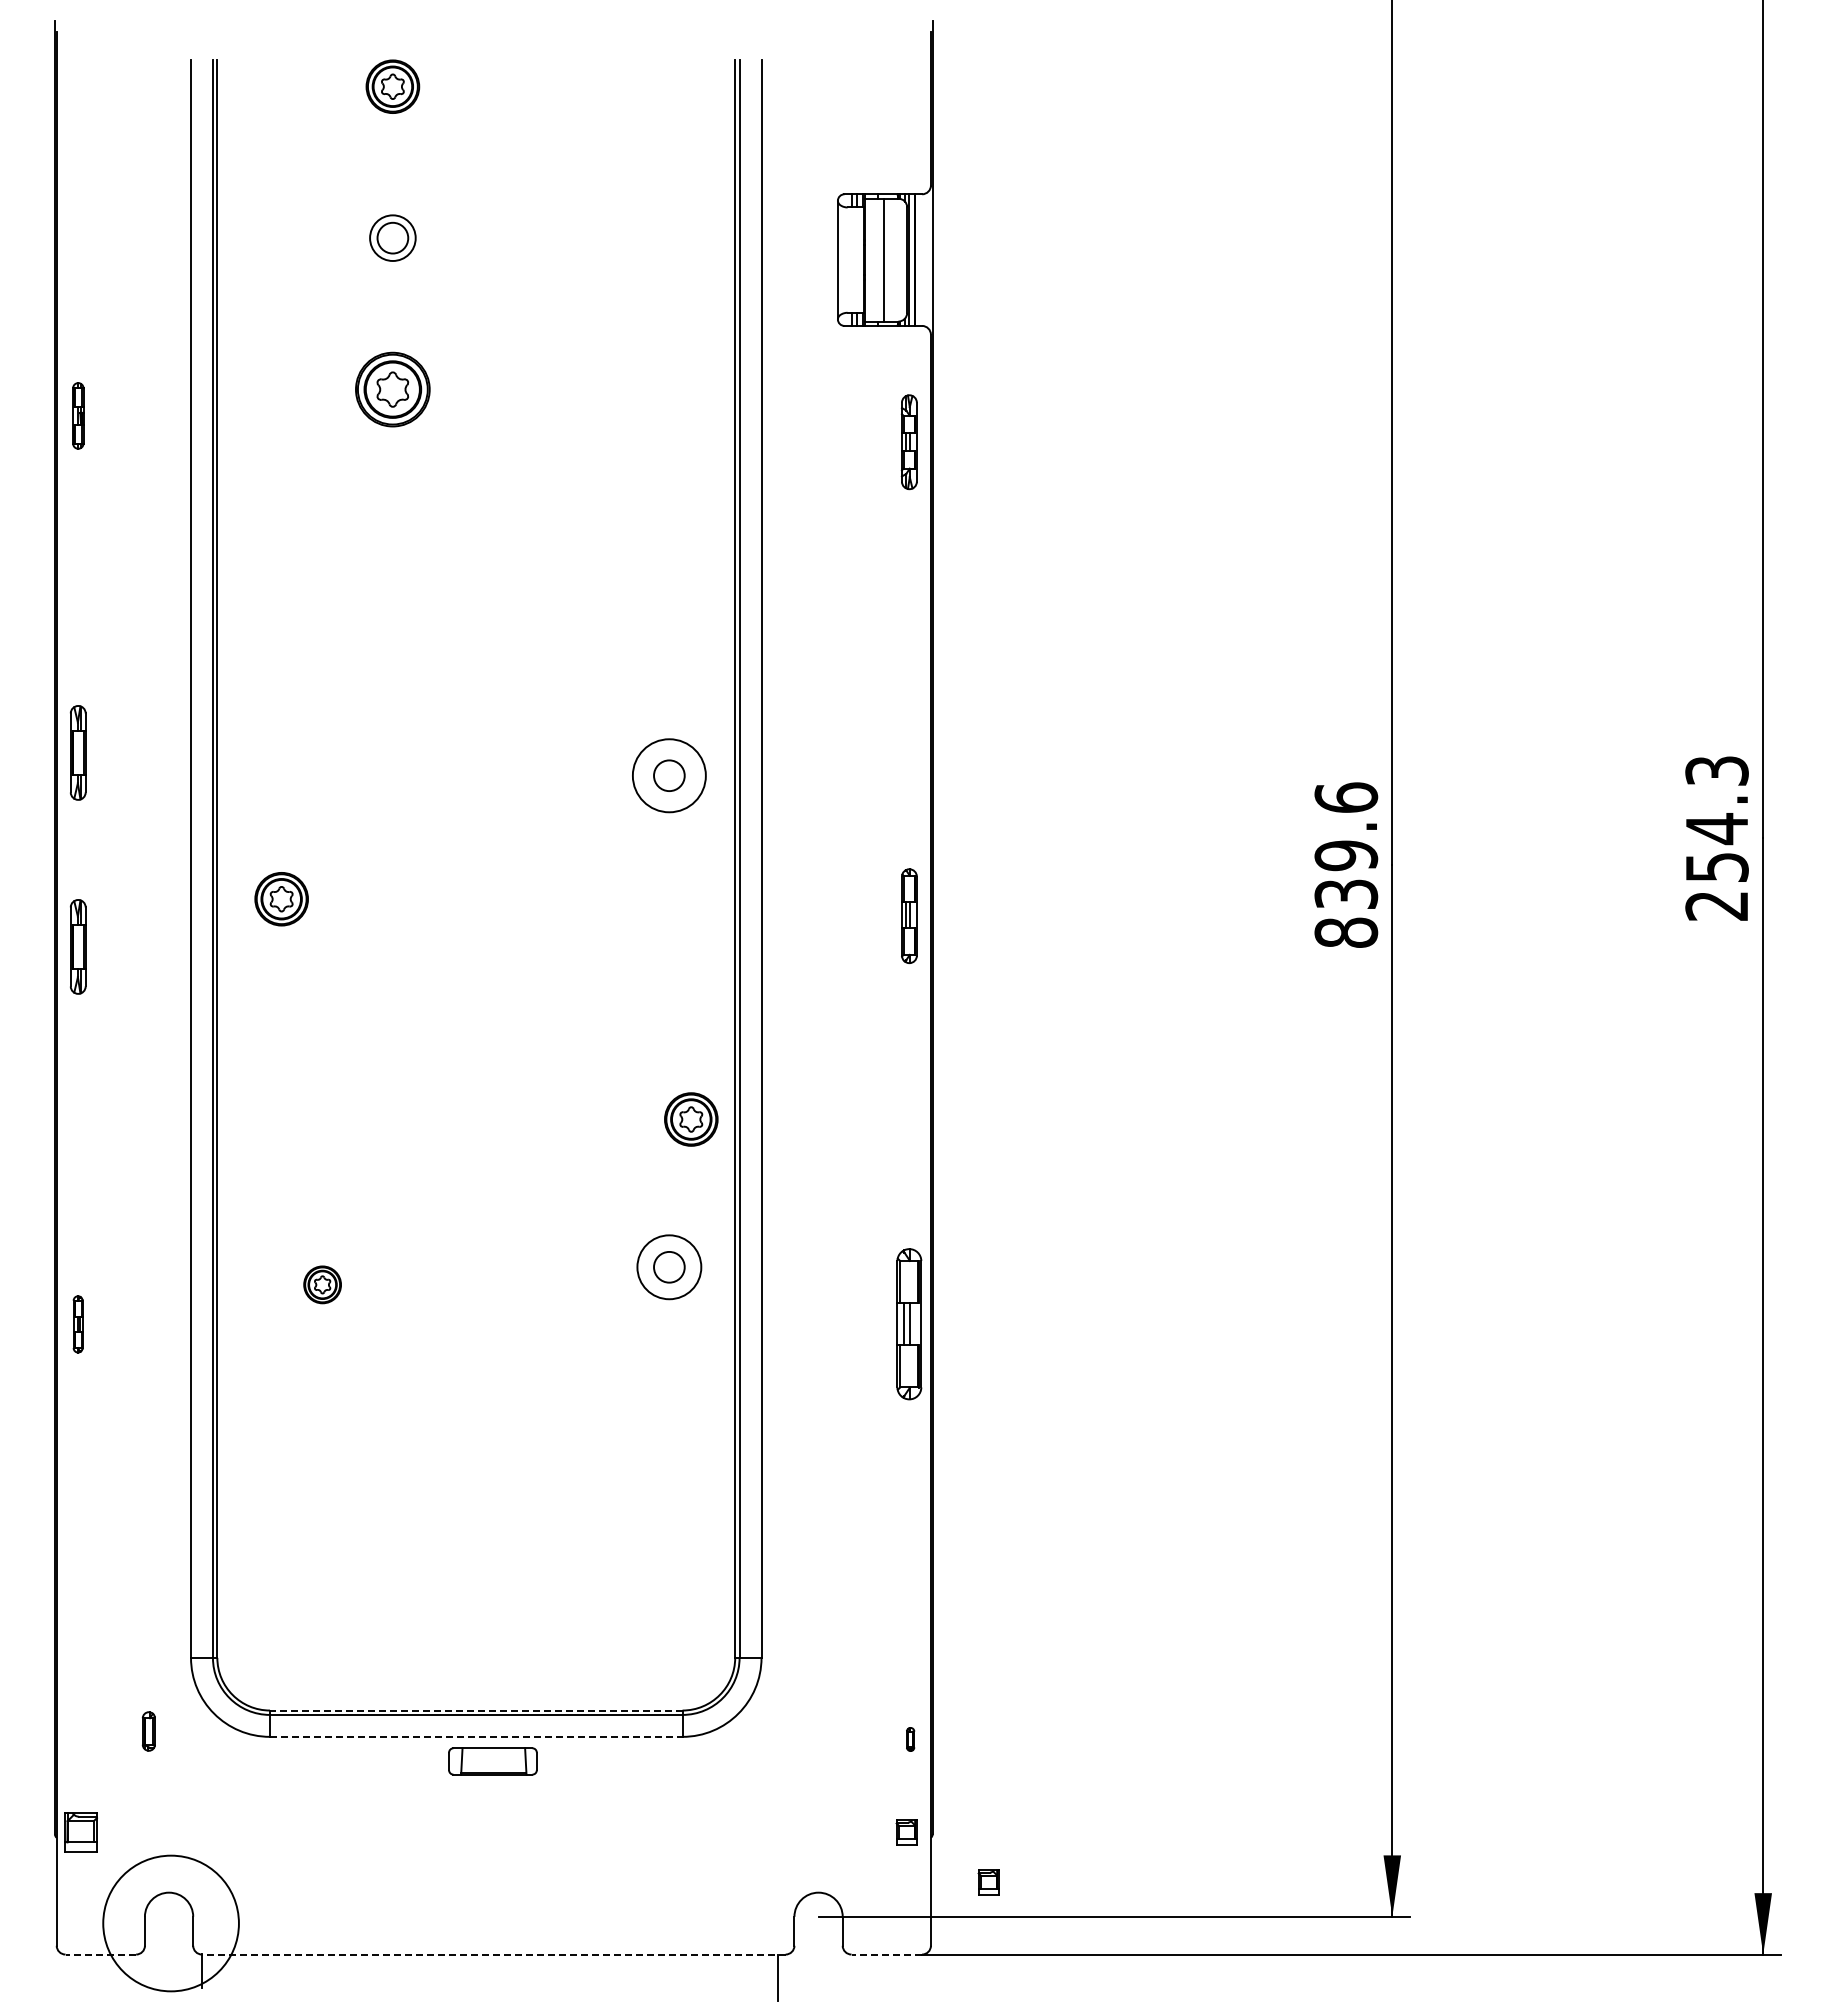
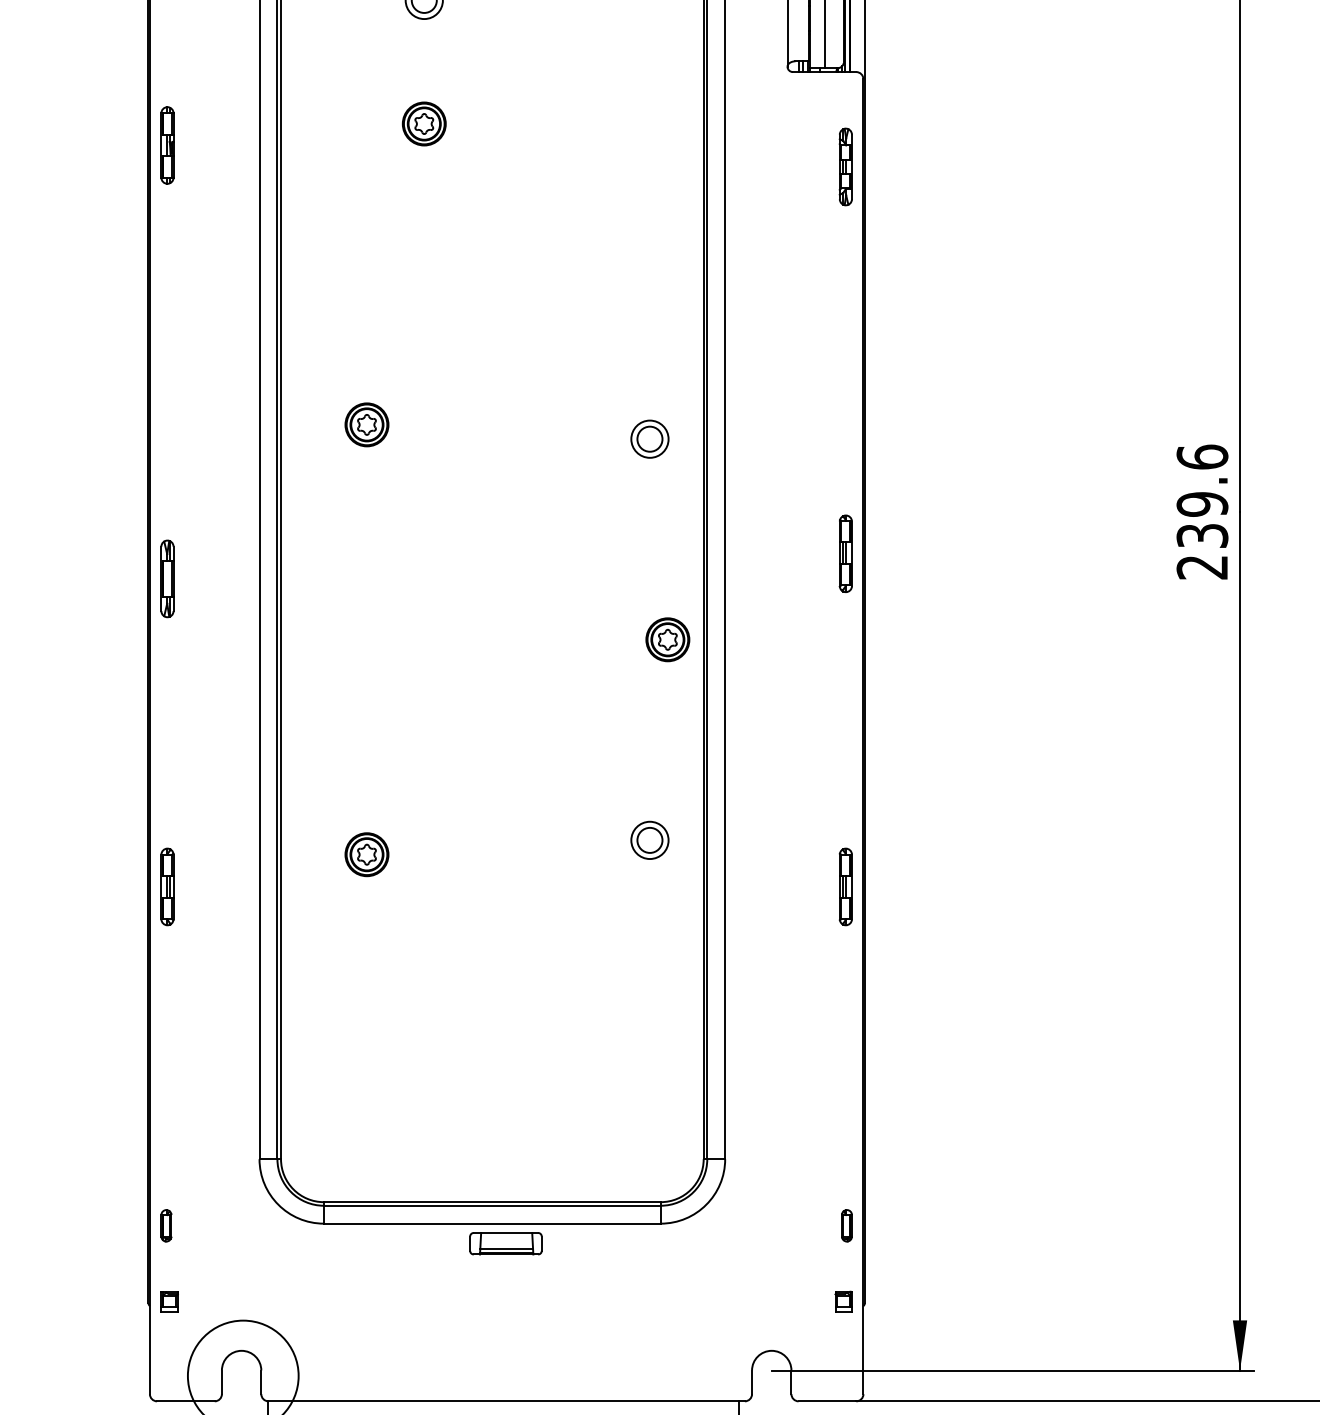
part: (392, 389) -> (423, 123), size x0.71
part: (78, 415) -> (167, 145), size x1.43
part: (78, 752) -> (167, 420), removed
circle: (669, 775) -> (650, 438), size x0.62
part: (281, 899) -> (366, 425), moved
text: (1346, 932) -> (1202, 567), 839.6 -> 239.6
part: (691, 1119) -> (668, 639), moved
circle: (669, 1267) -> (650, 840), size x0.71
part: (322, 1284) -> (366, 854), size x1.43
part: (77, 1324) -> (166, 887), size x1.67
part: (909, 1324) -> (845, 887), size x0.62
line: (475, 1710) -> (491, 1202), dashed -> solid
part: (148, 1731) -> (166, 1225), moved
line: (476, 1736) -> (492, 1223), dashed -> solid
part: (910, 1739) -> (846, 1225), size x1.67
line: (493, 1768) -> (506, 1249), added
part: (80, 1832) -> (169, 1301), size x0.62
part: (988, 1882) -> (910, 1342), removed
line: (100, 1954) -> (185, 1401), dashed -> solid
line: (493, 1954) -> (506, 1401), dashed -> solid
line: (886, 1954) -> (827, 1401), dashed -> solid

